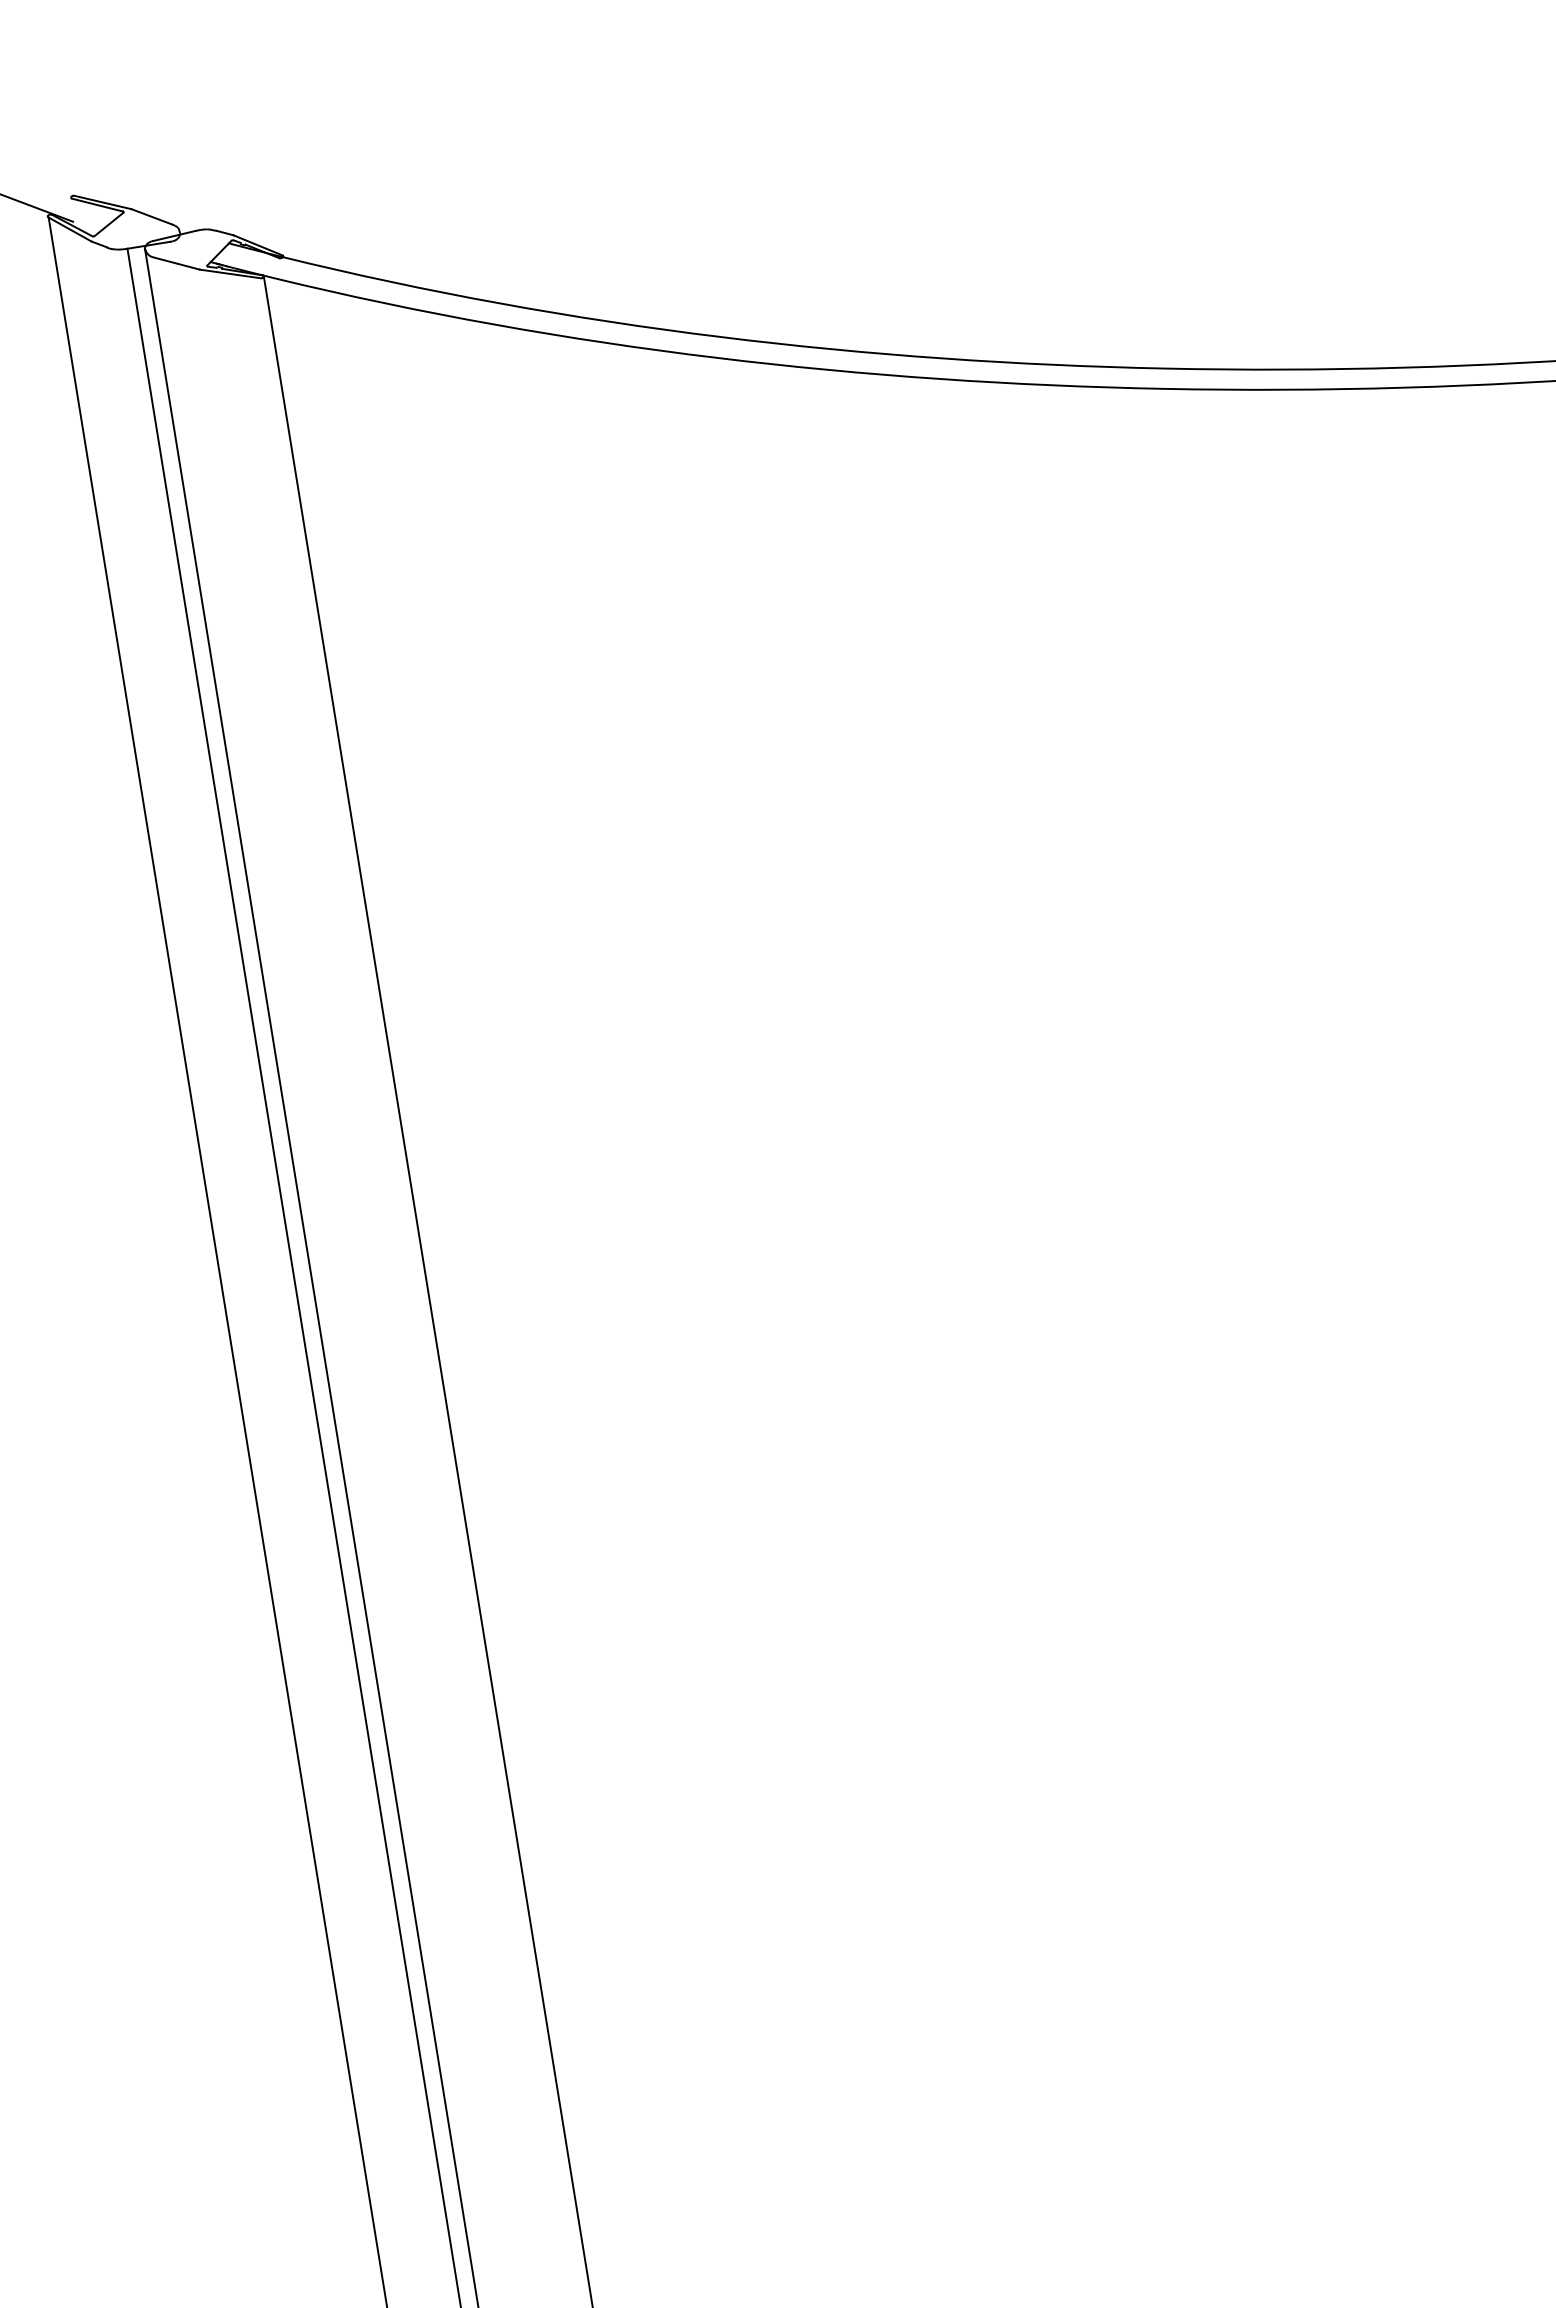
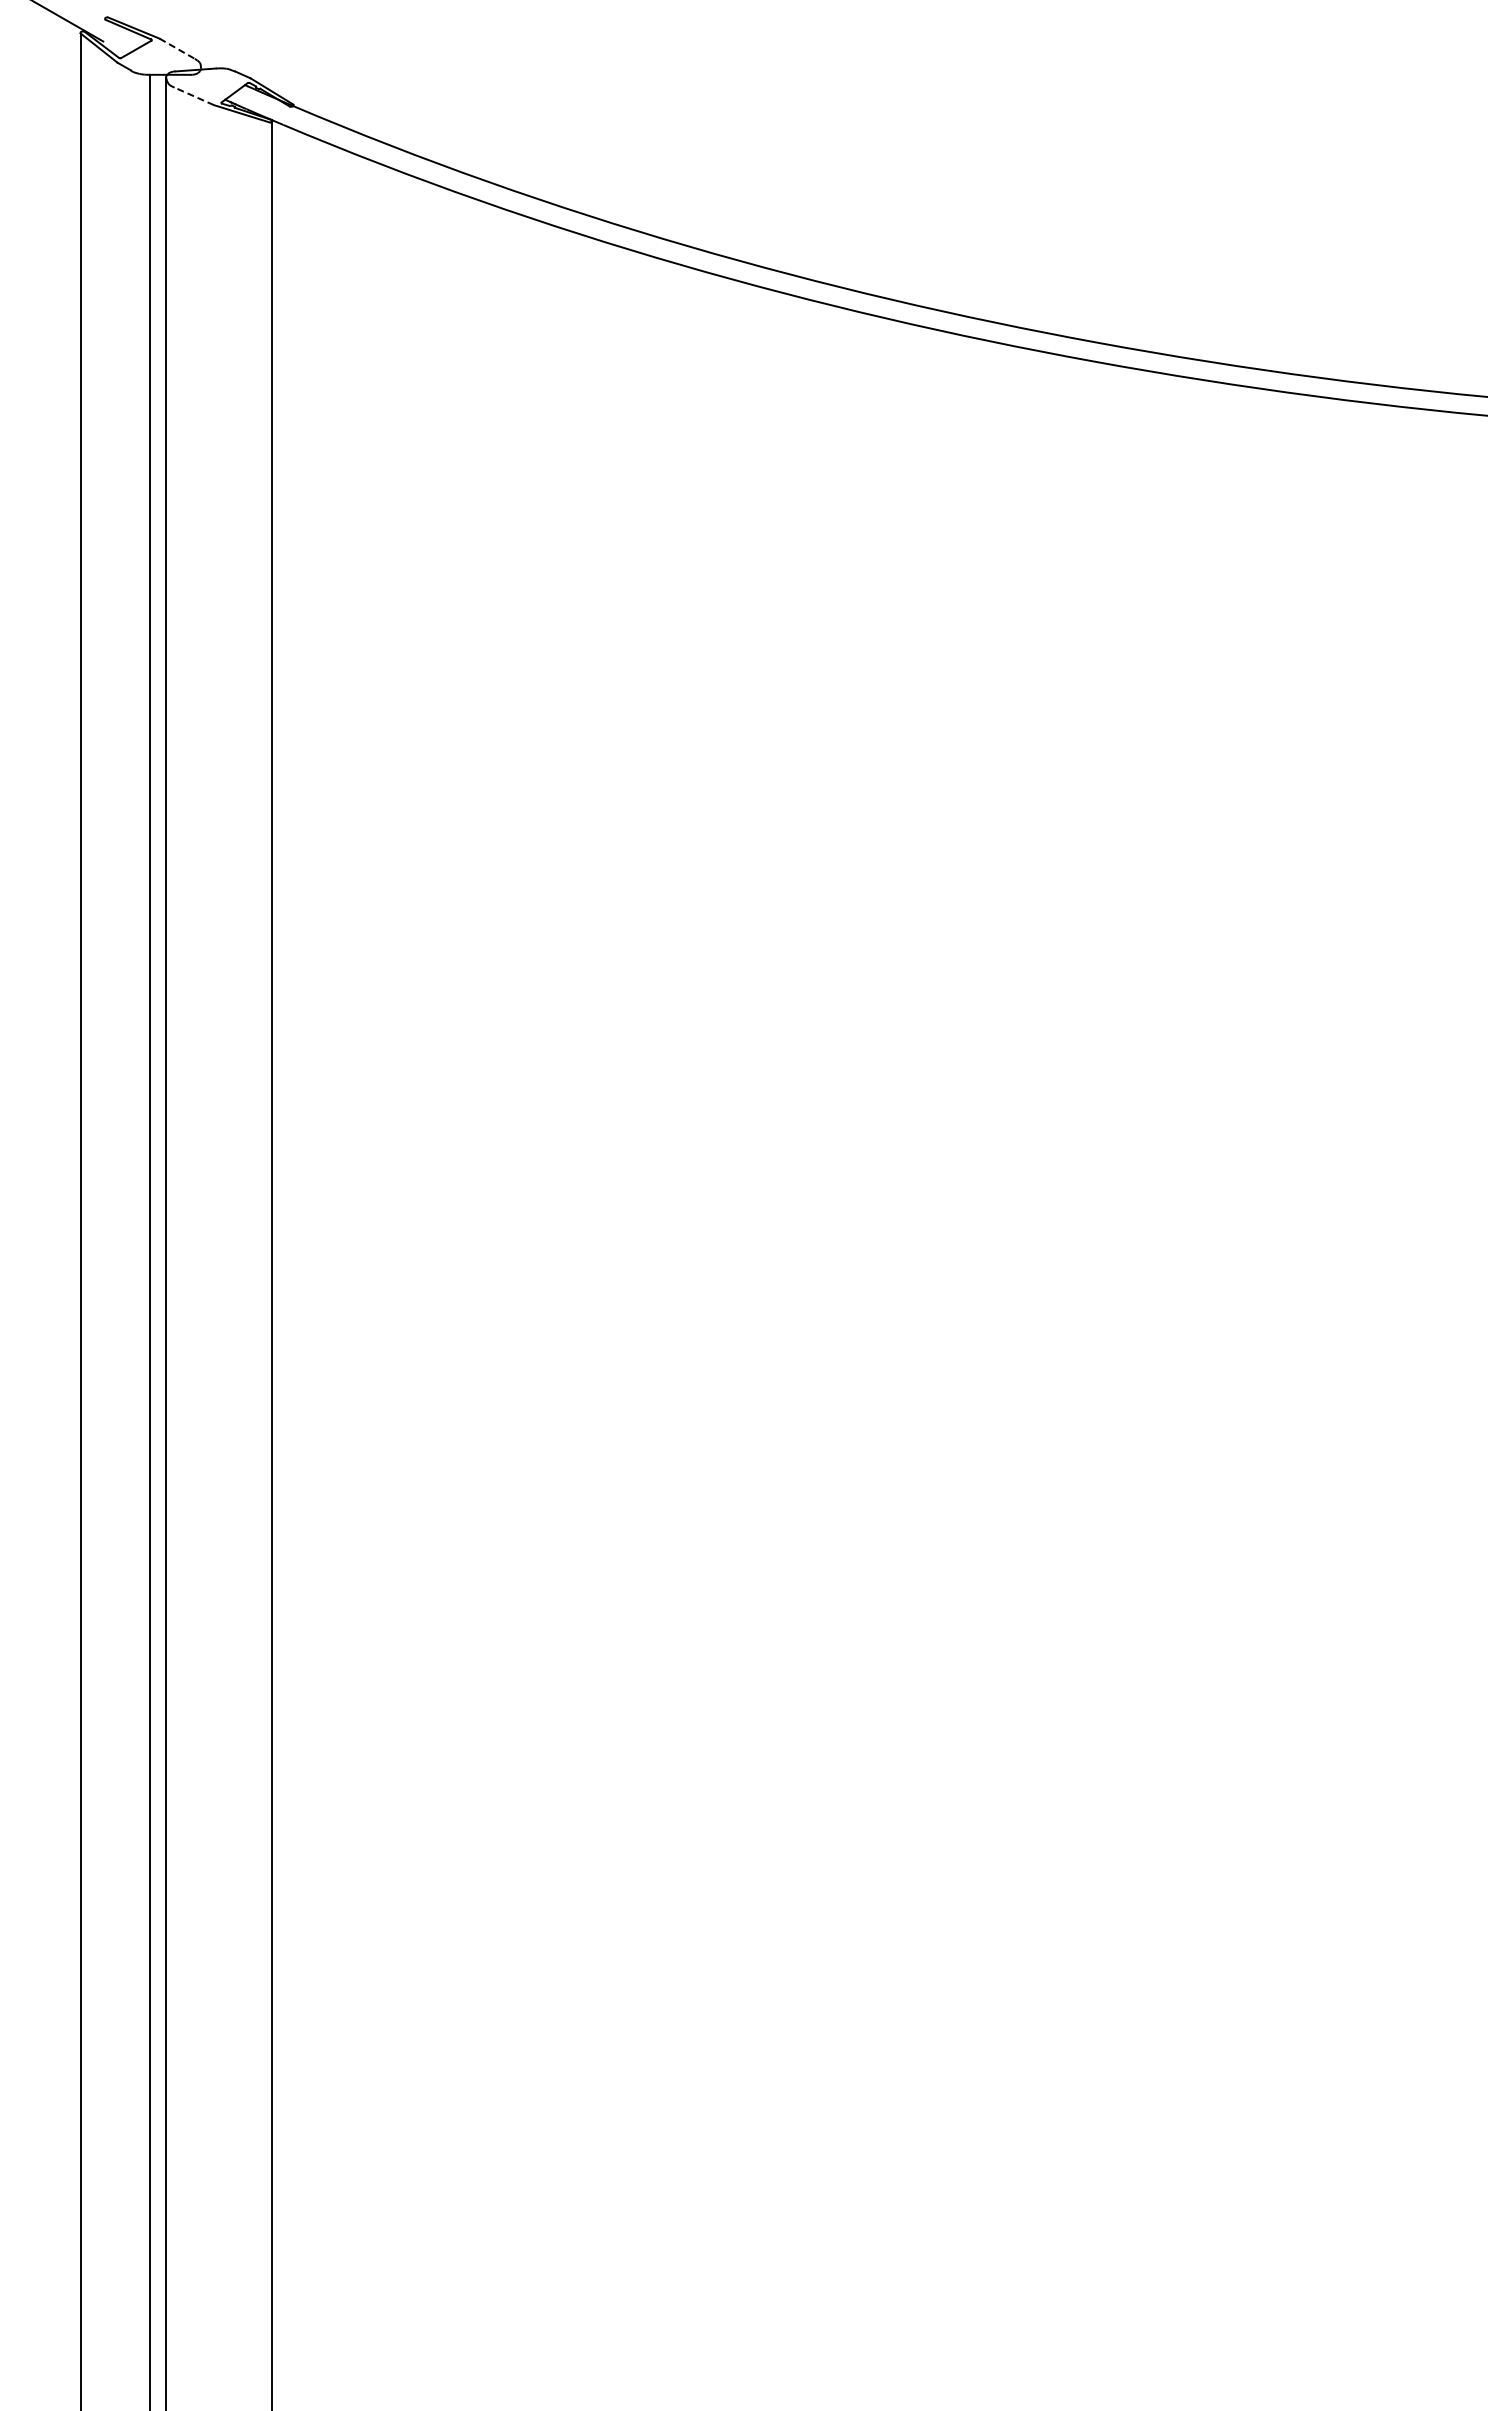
line: (152, 216) -> (177, 48), solid -> dashed
line: (177, 263) -> (194, 96), solid -> dashed

